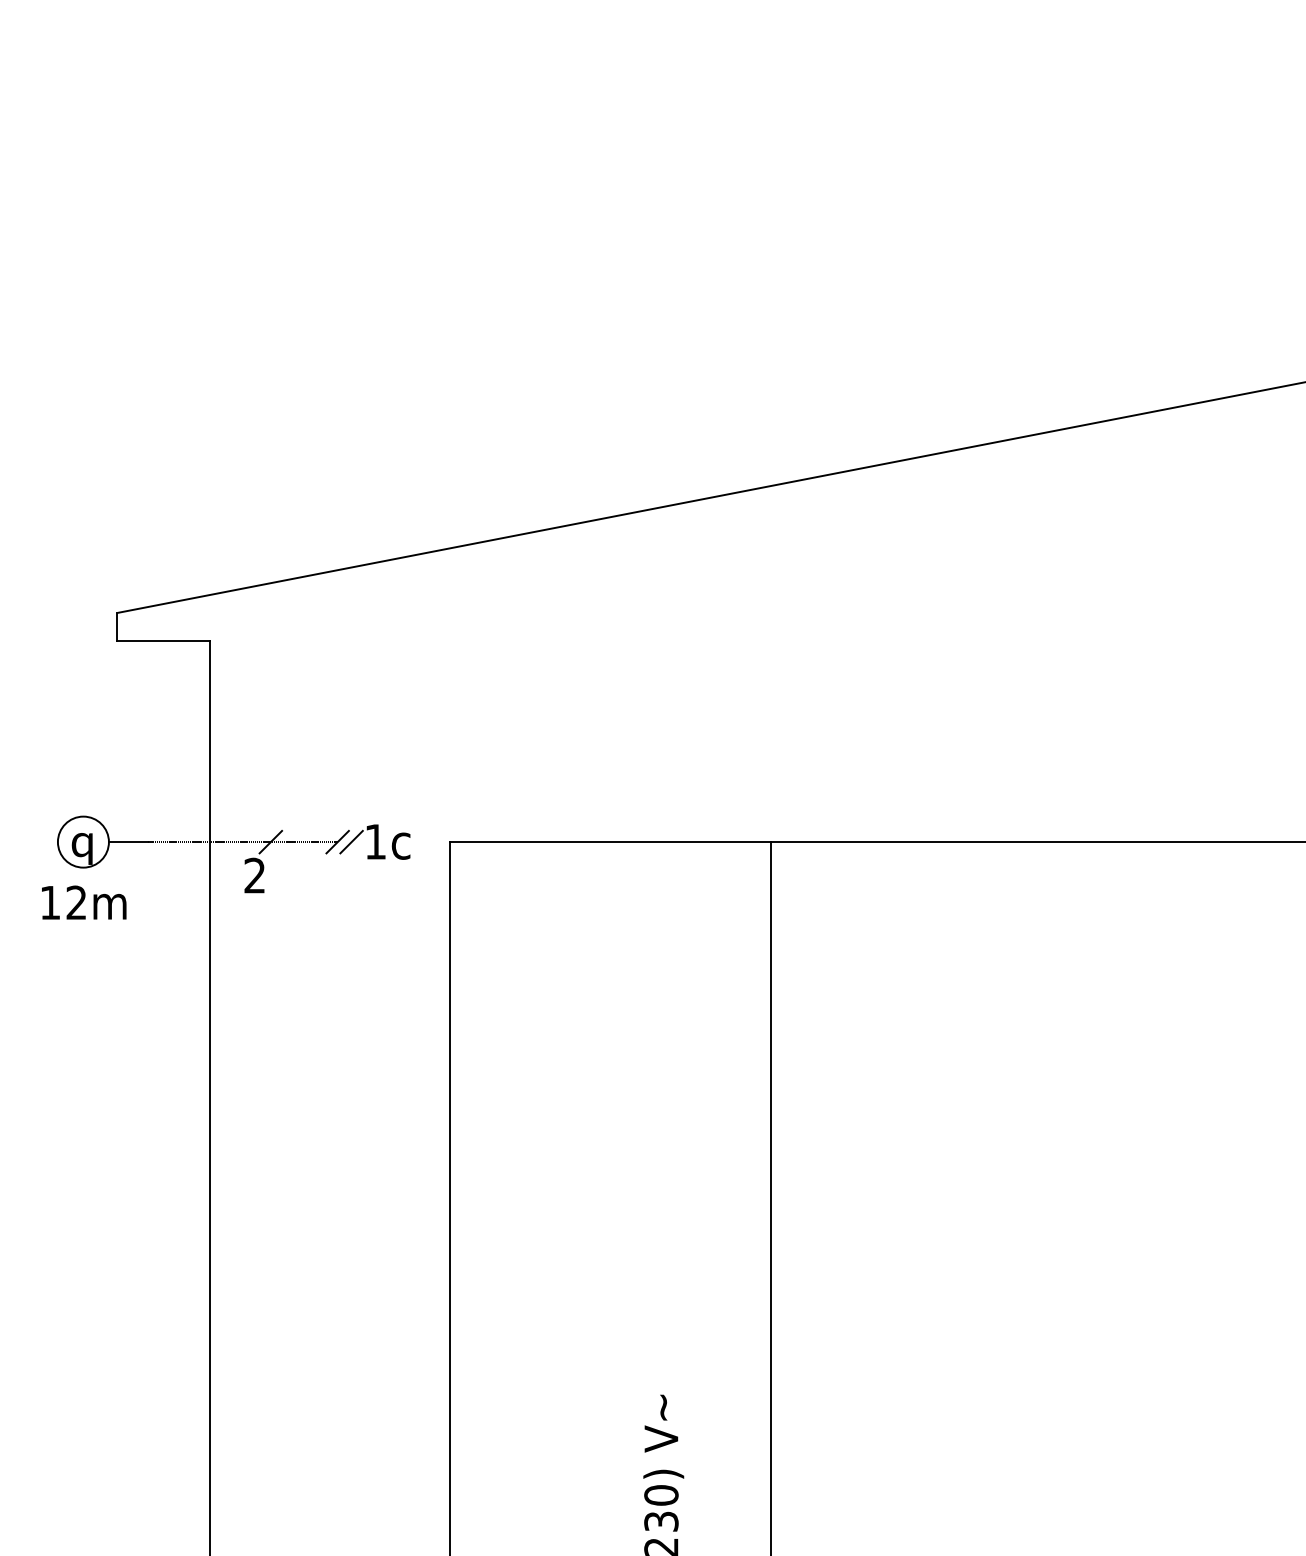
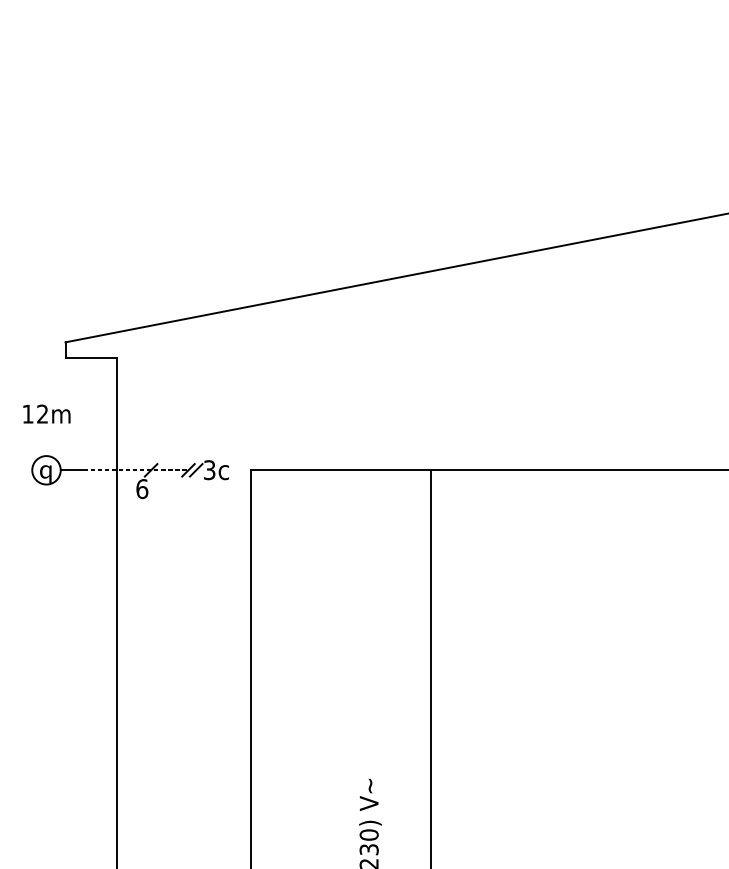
text: (375, 842) -> (209, 470), 1c -> 3c
text: (255, 876) -> (142, 489), 2 -> 6
text: (83, 901) -> (46, 413), moved

